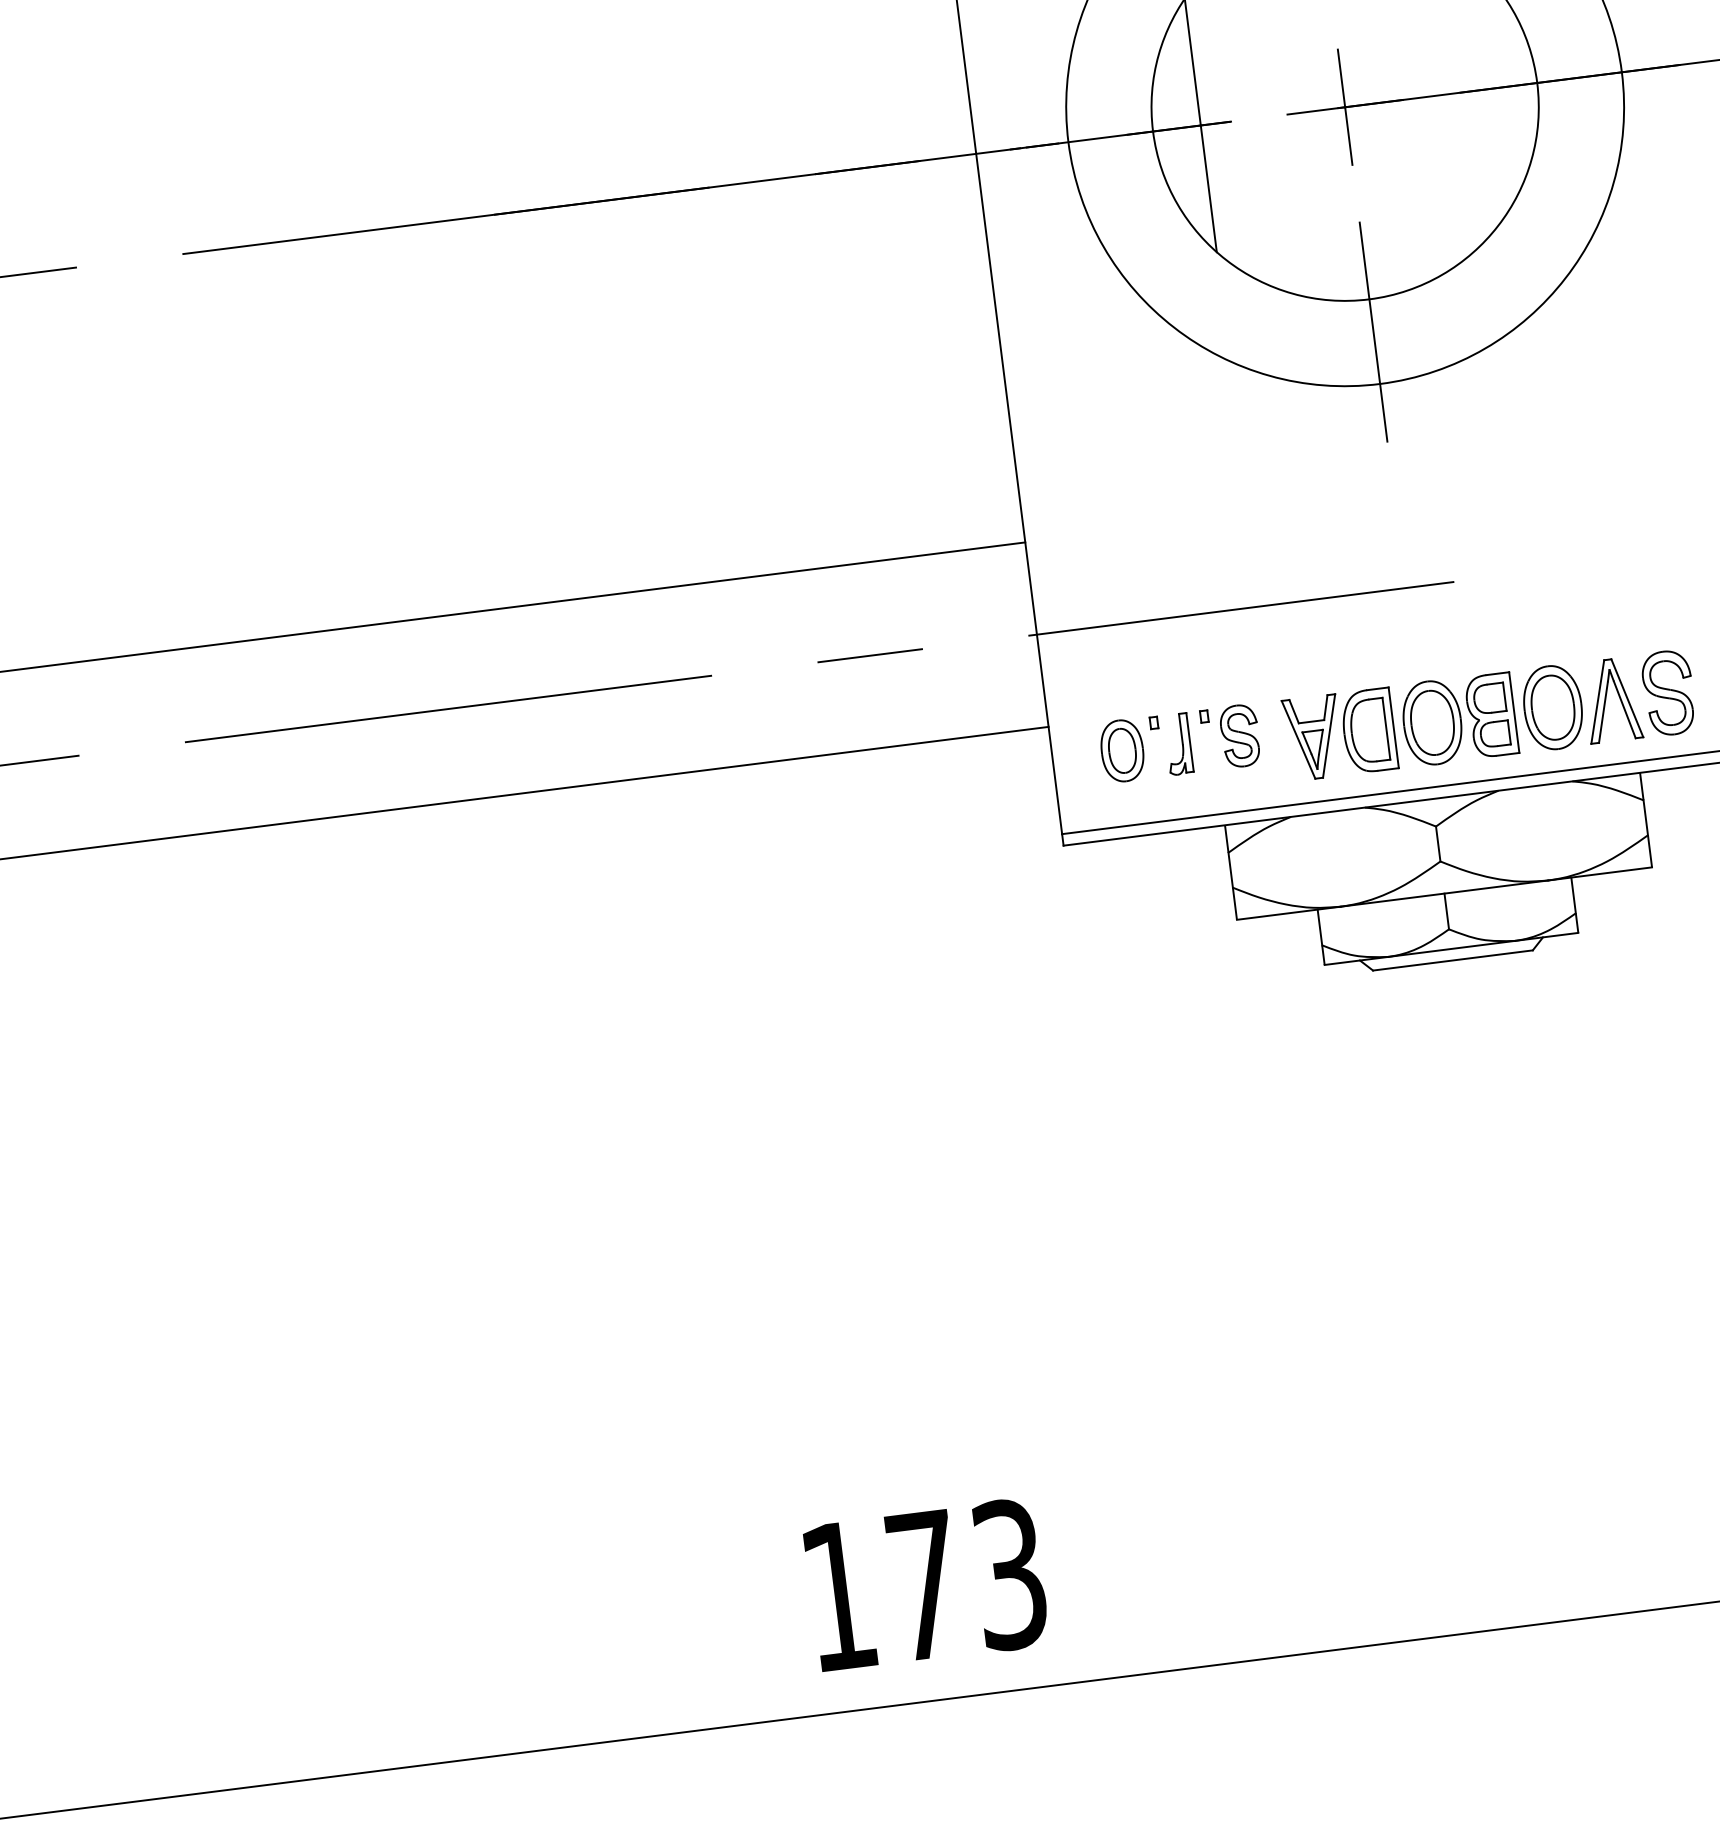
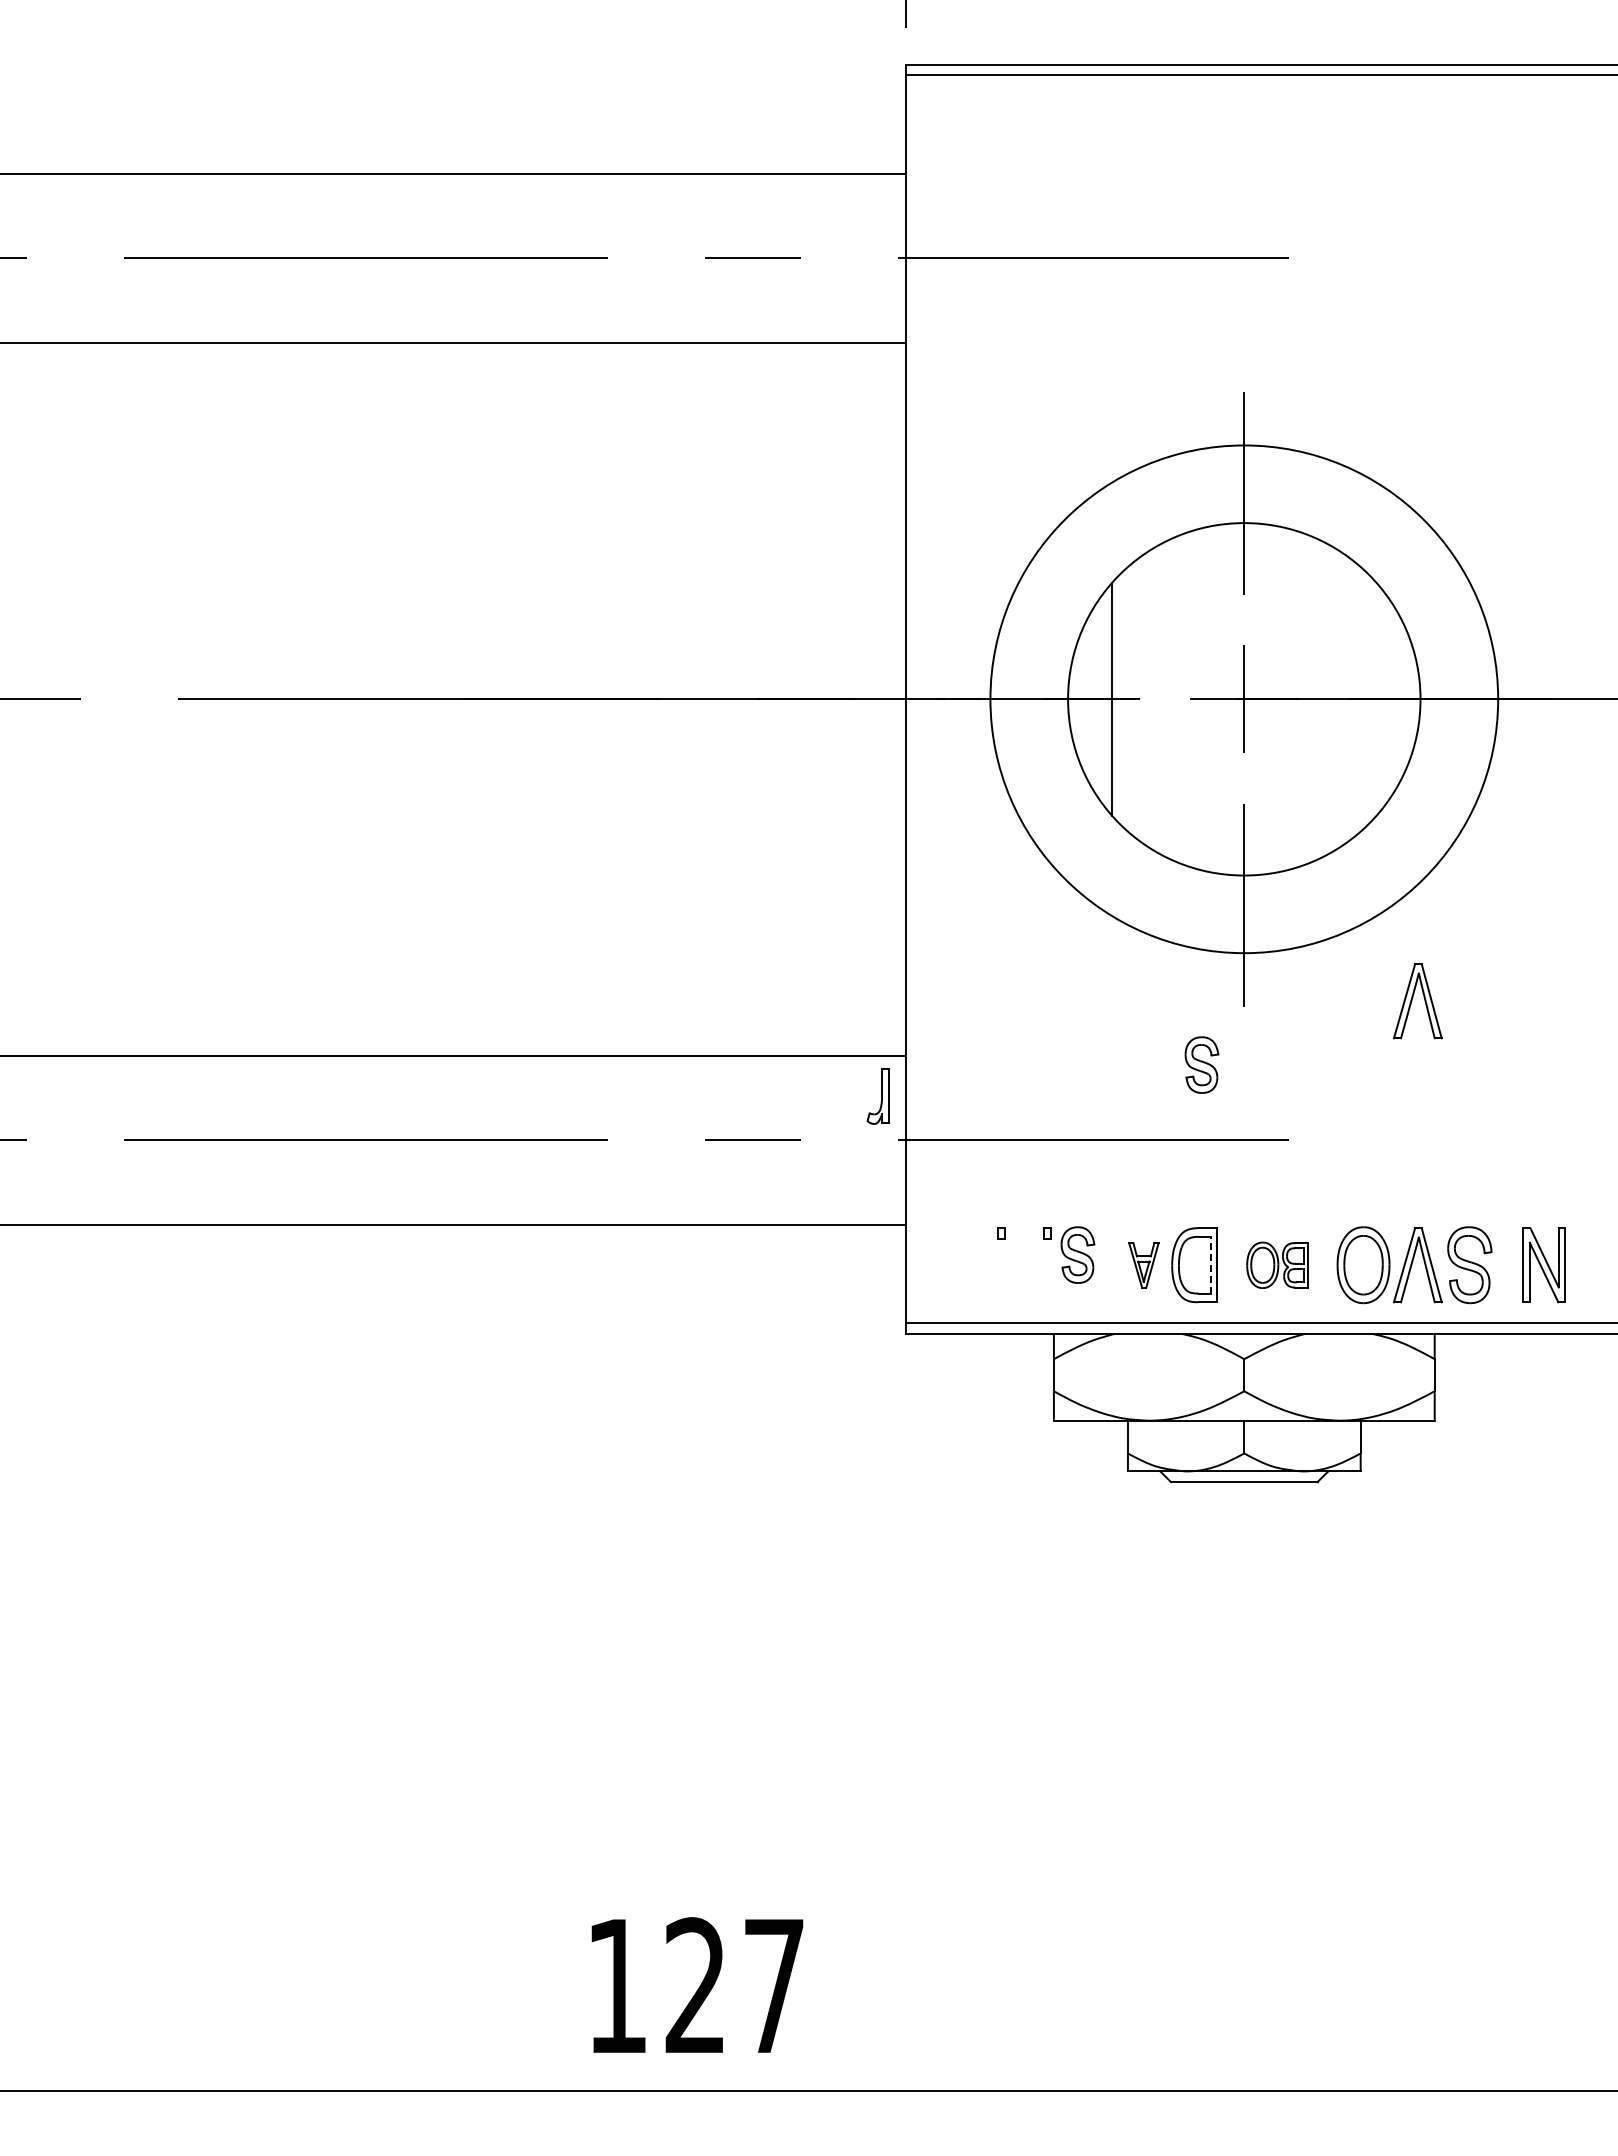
part: (1575, 412) -> (1417, 1001), added
part: (1348, 511) -> (1201, 1064), added
part: (1459, 719) -> (1277, 1265), size x0.6
line: (1386, 727) -> (1210, 1264), solid -> dashed
part: (1313, 738) -> (1143, 1265), size x0.6
part: (1177, 744) -> (877, 1096), moved
part: (1122, 750) -> (969, 1254), removed
text: (966, 1580) -> (734, 1986), 173 -> 127

